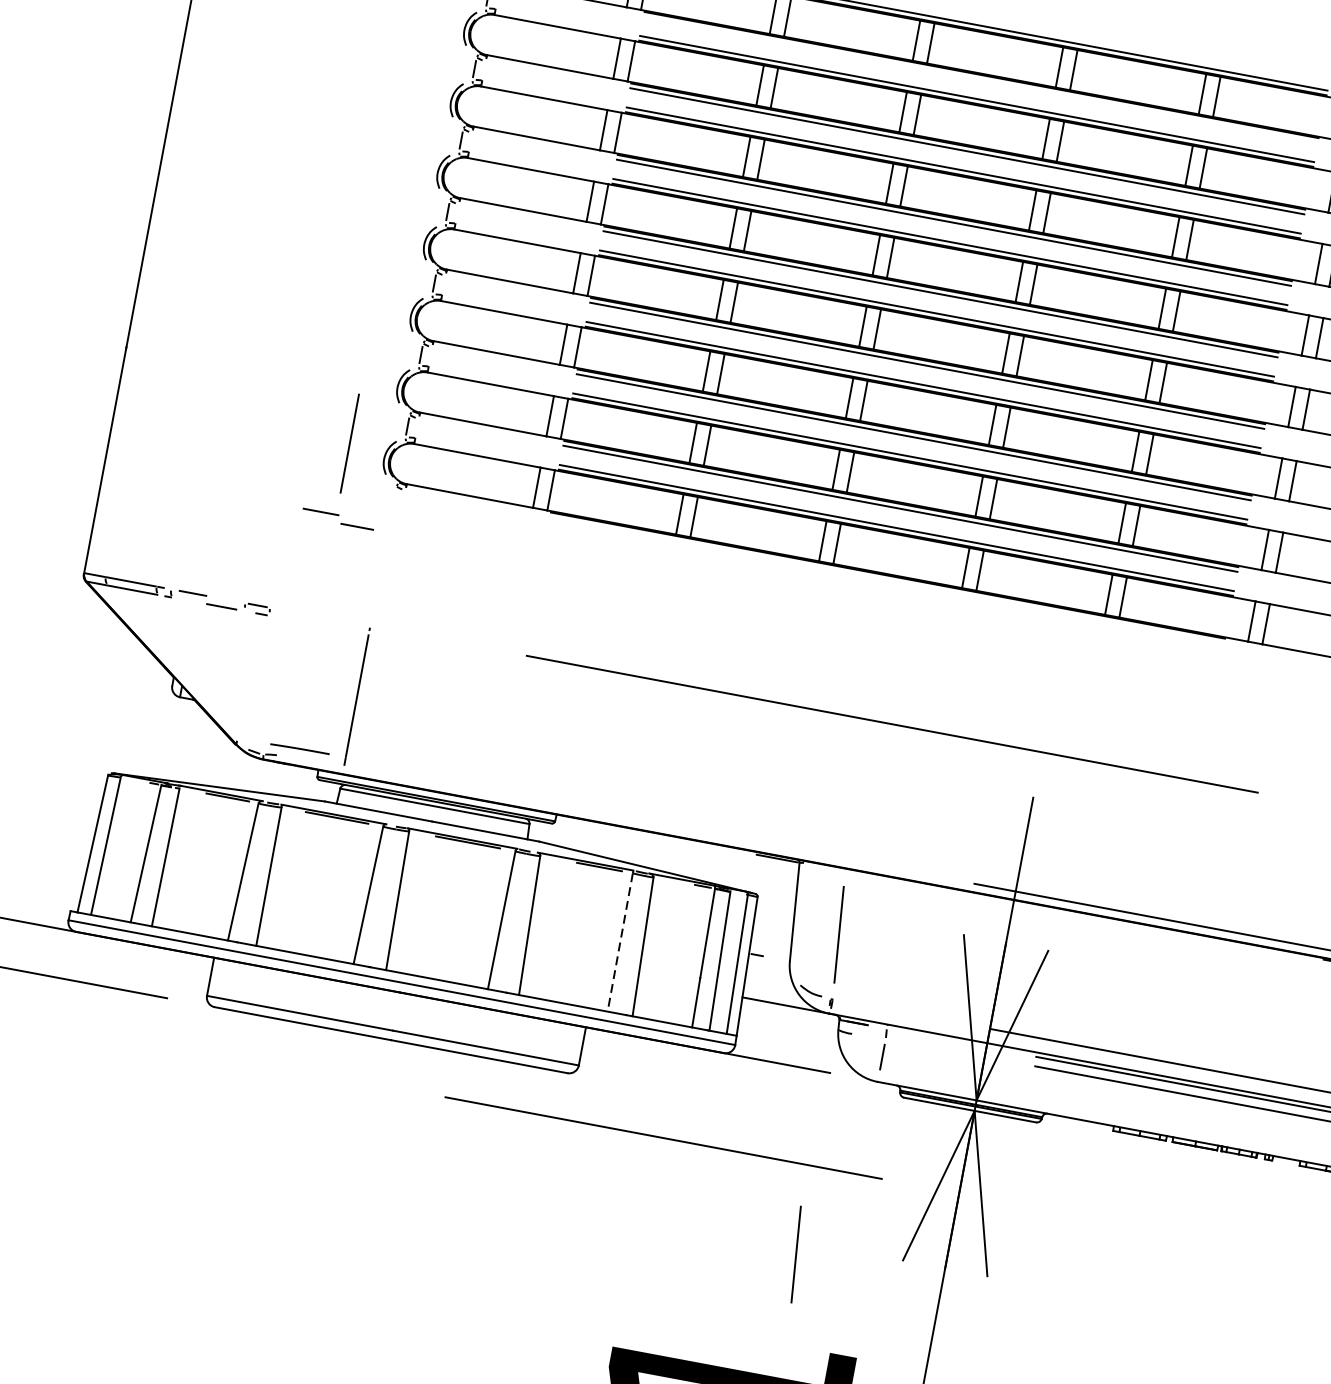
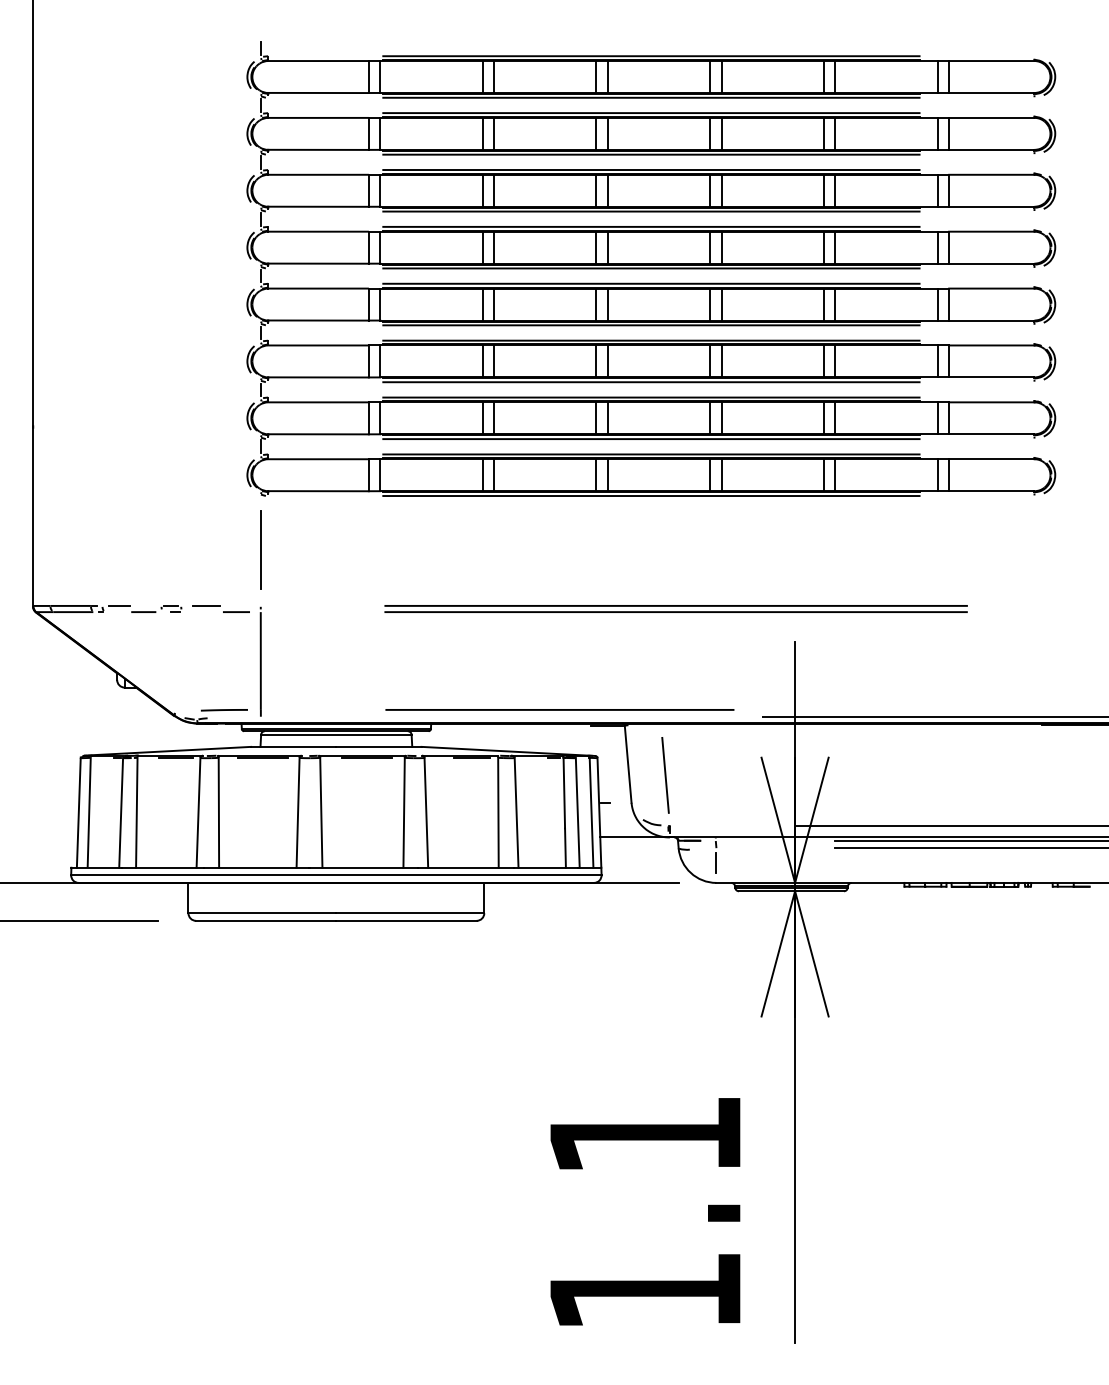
line: (980, 79) -> (651, 97), added
line: (349, 442) -> (260, 549), moved
part: (338, 518) -> (220, 608), moved
line: (887, 580) -> (651, 496), added
line: (889, 732) -> (675, 612), added
line: (620, 942) -> (498, 812), dashed -> solid
line: (663, 1137) -> (559, 709), moved
line: (796, 1254) -> (678, 1027), removed

